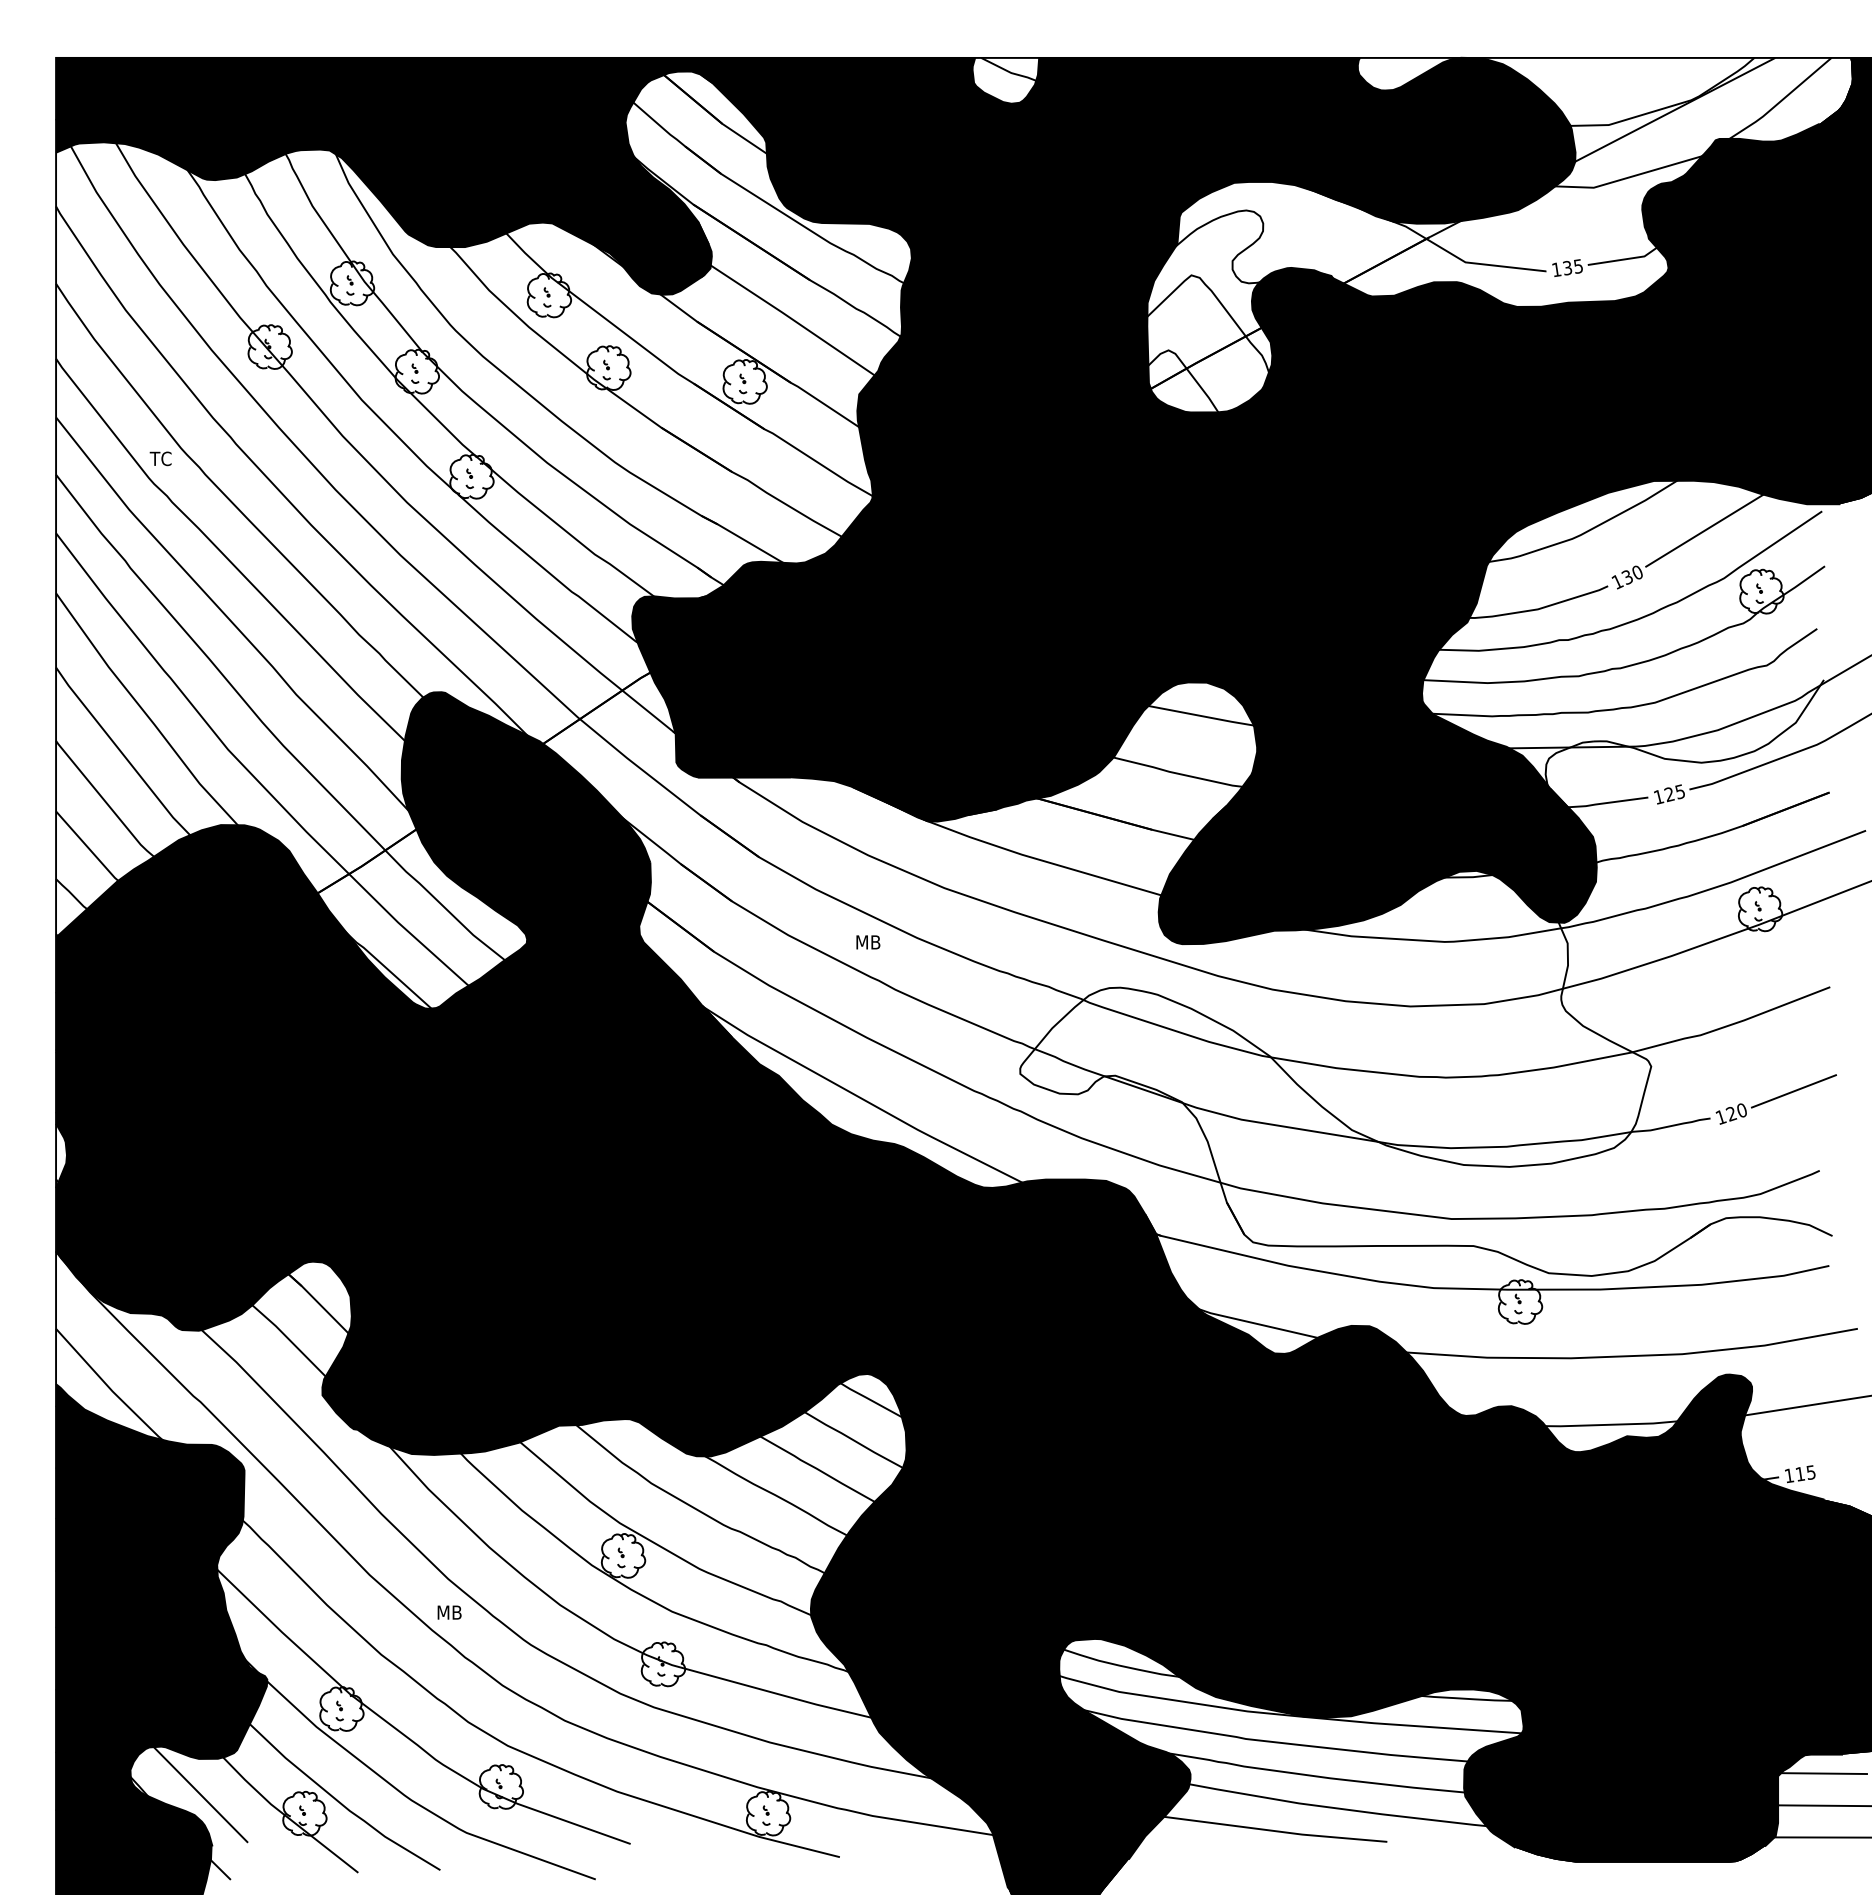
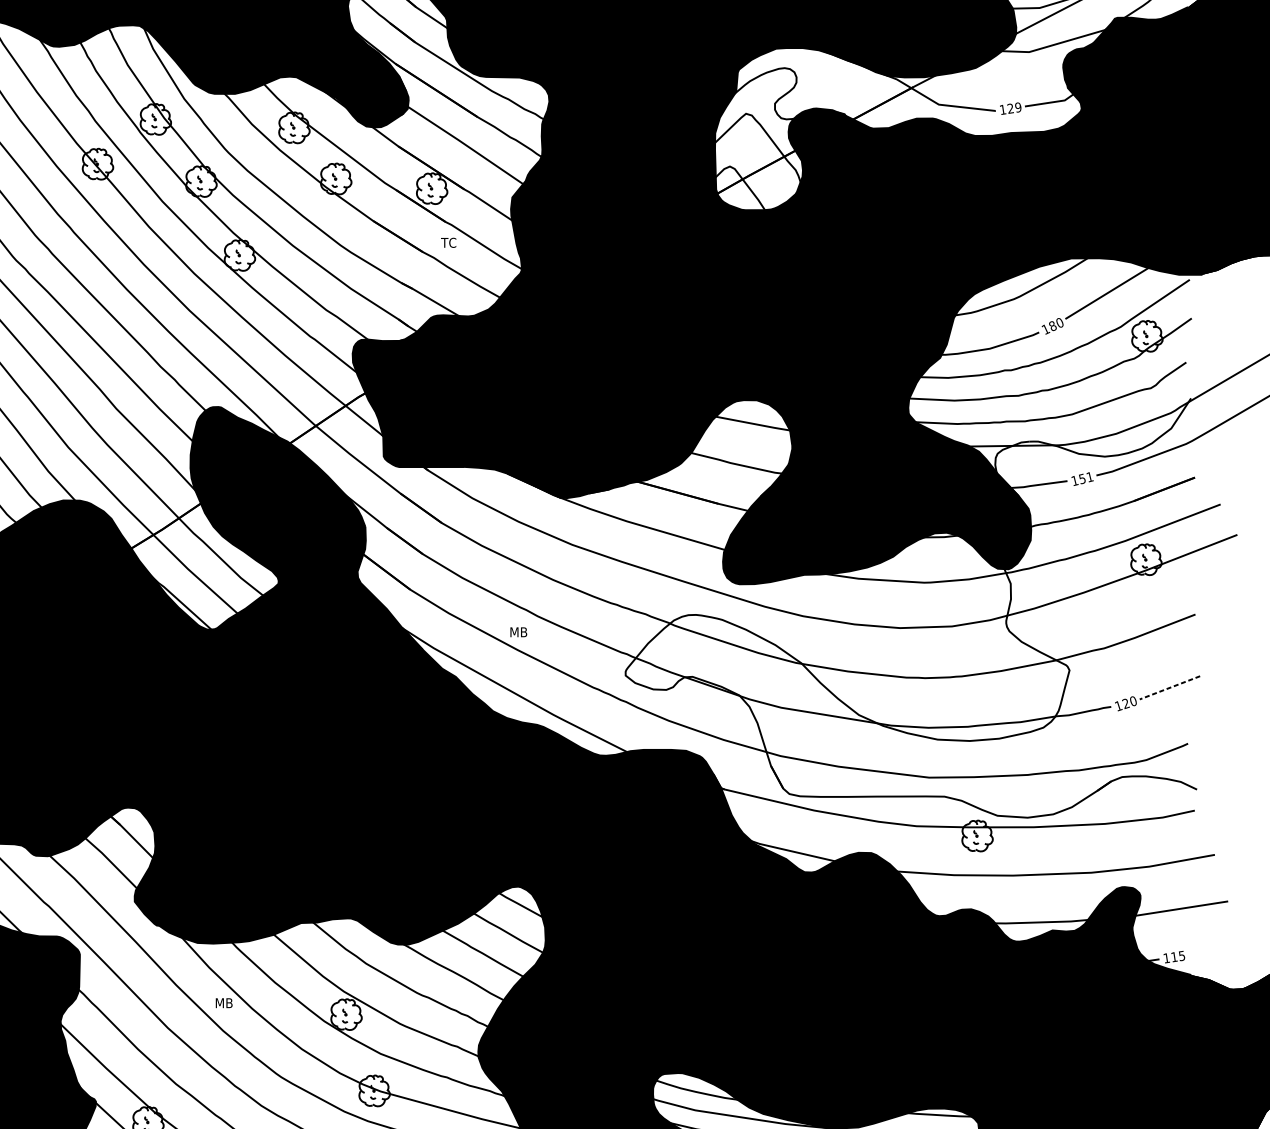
text: (1572, 267) -> (1014, 108), 135 -> 129
text: (160, 458) -> (448, 242), moved
text: (1627, 577) -> (1052, 326), 130 -> 180
text: (1674, 793) -> (1085, 478), 125 -> 151
text: (868, 942) -> (518, 632), moved
line: (1793, 1091) -> (1169, 687), solid -> dashed
text: (449, 1612) -> (224, 1003), moved

